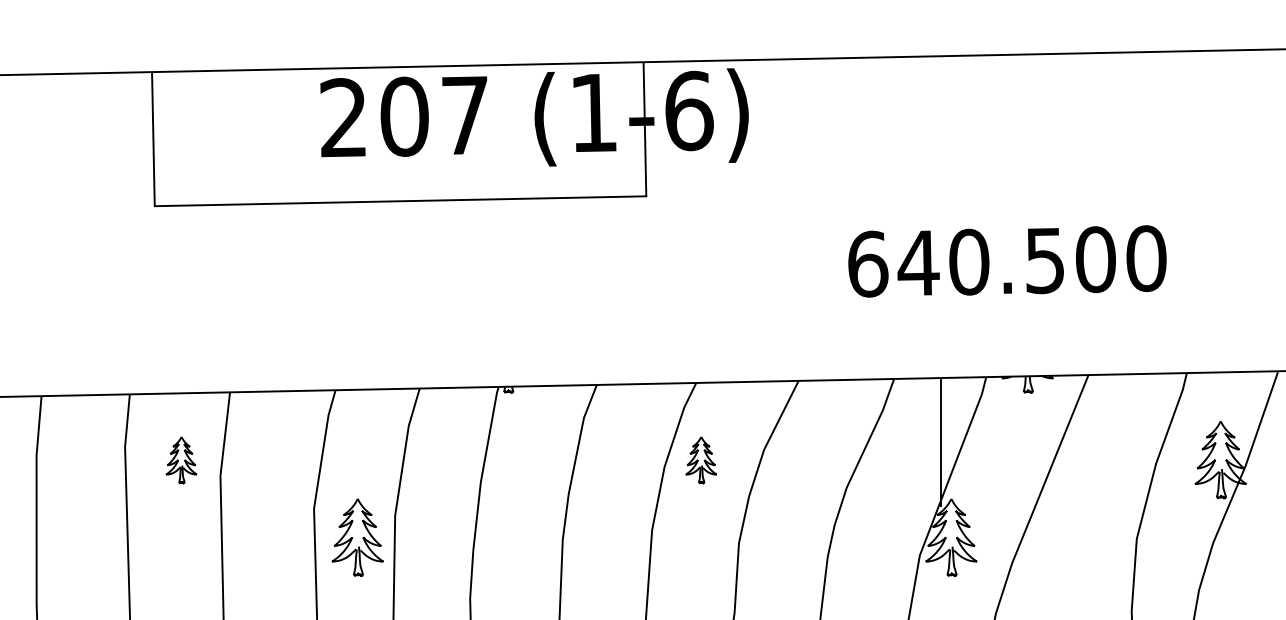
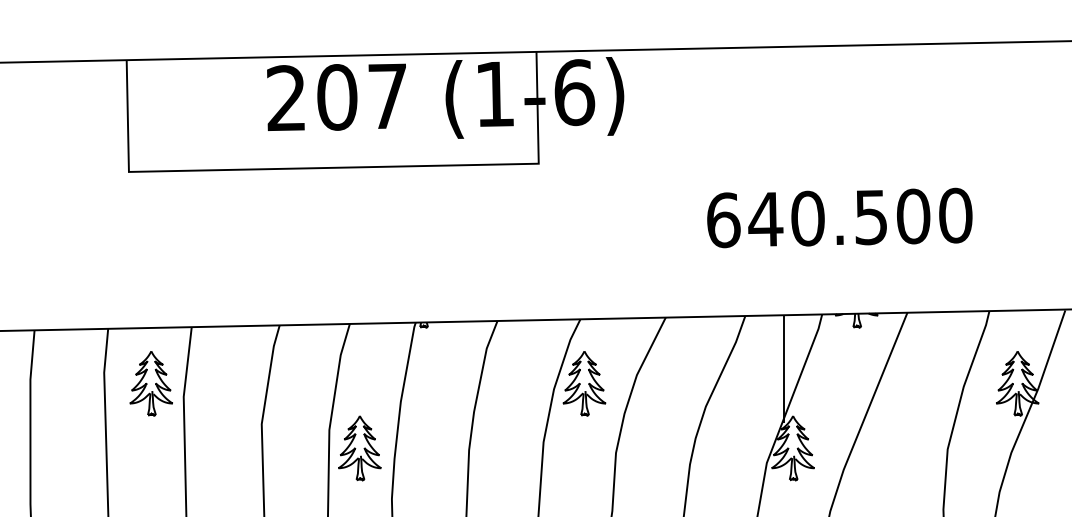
part: (181, 460) -> (151, 383), size x1.67
part: (701, 460) -> (584, 383), size x1.67
part: (357, 537) -> (359, 448), moved

